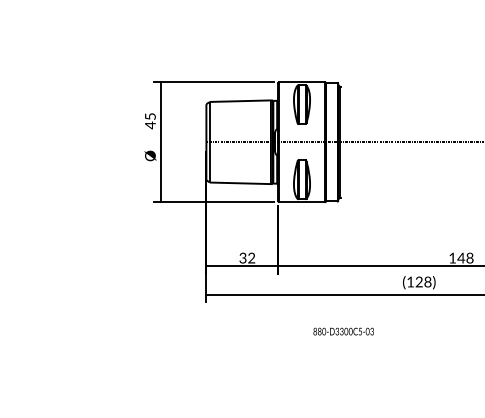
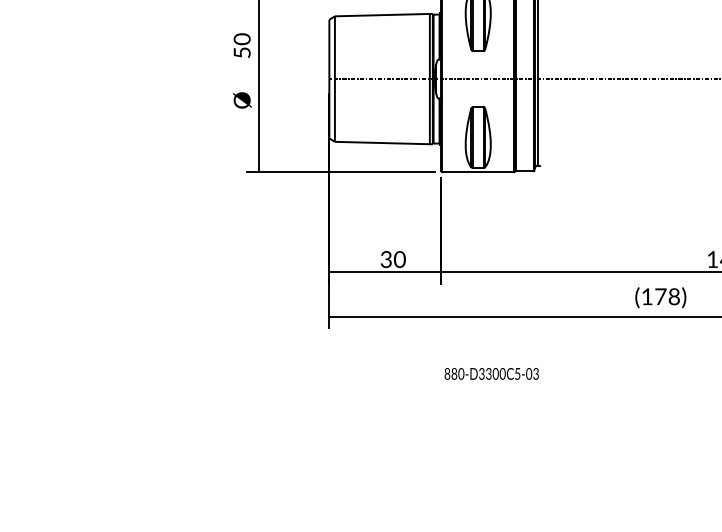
text: (150, 120) -> (242, 45), 45 -> 50
text: (251, 259) -> (399, 261), 32 -> 30
text: (418, 281) -> (659, 295), (128) -> (178)
text: (343, 331) -> (491, 373), moved

